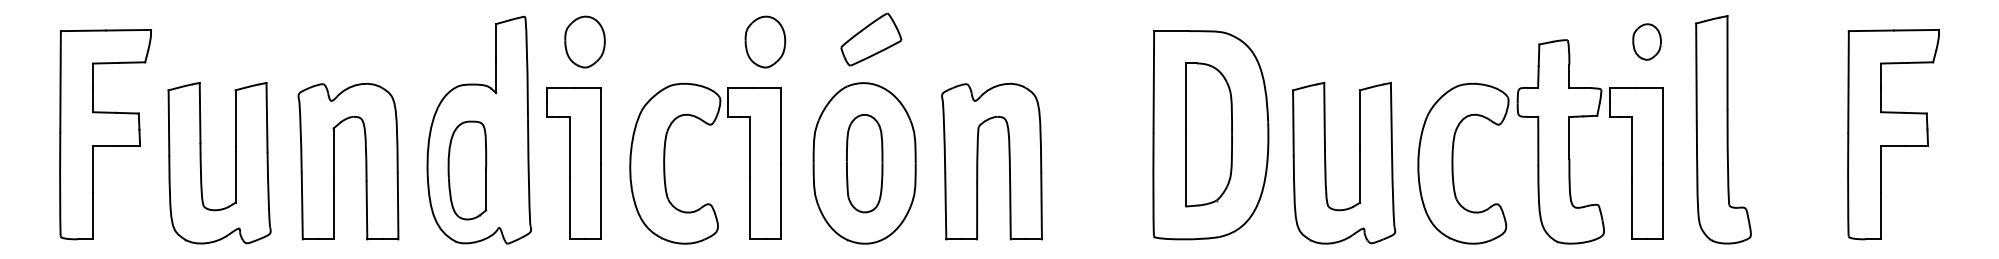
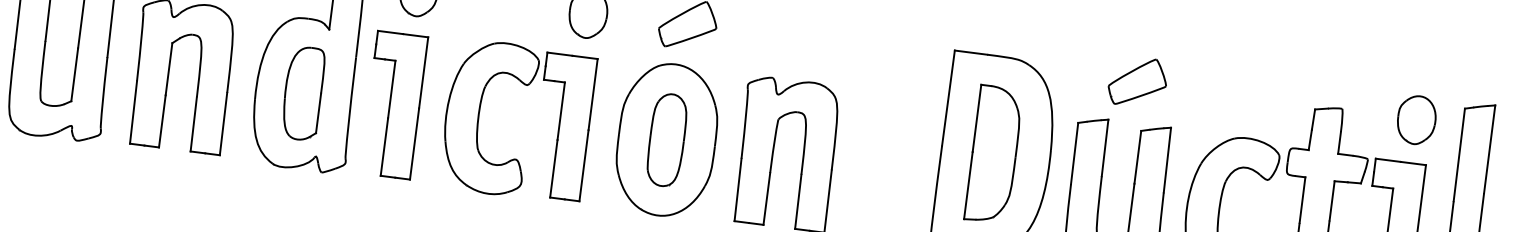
part: (1349, 39) -> (1137, 81), added
part: (1646, 41) -> (1416, 119), size x1.43
part: (467, 170) -> (303, 93), moved

